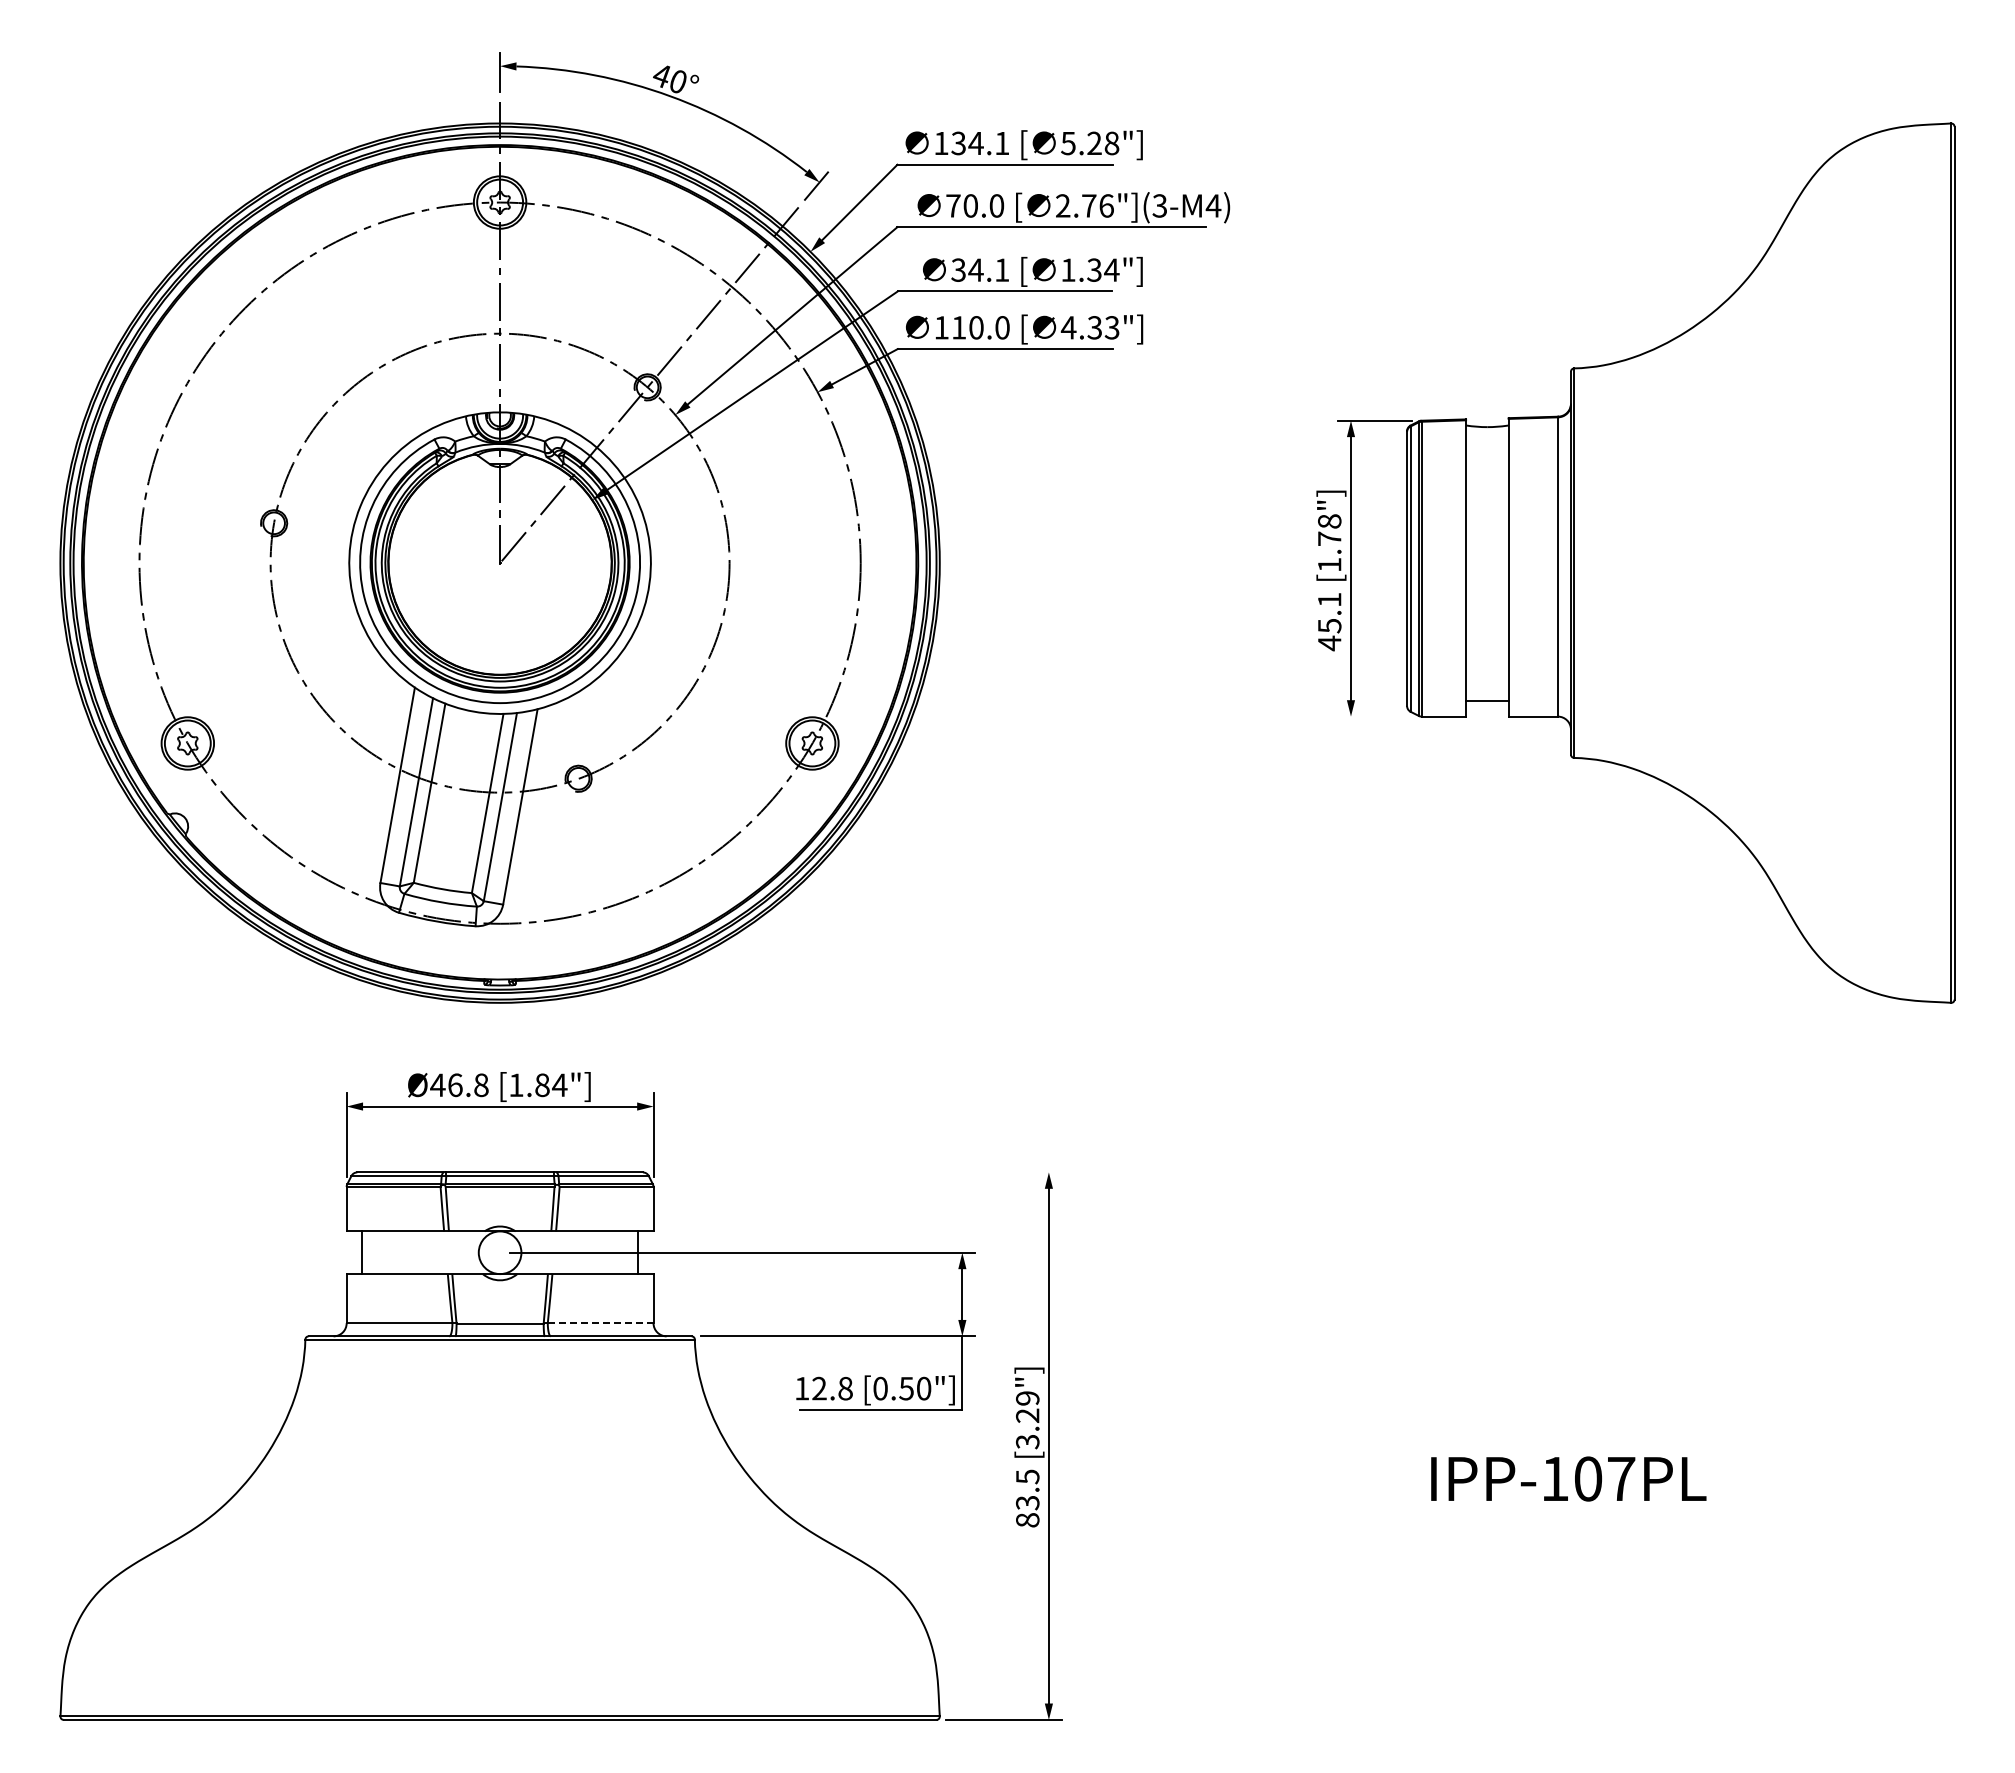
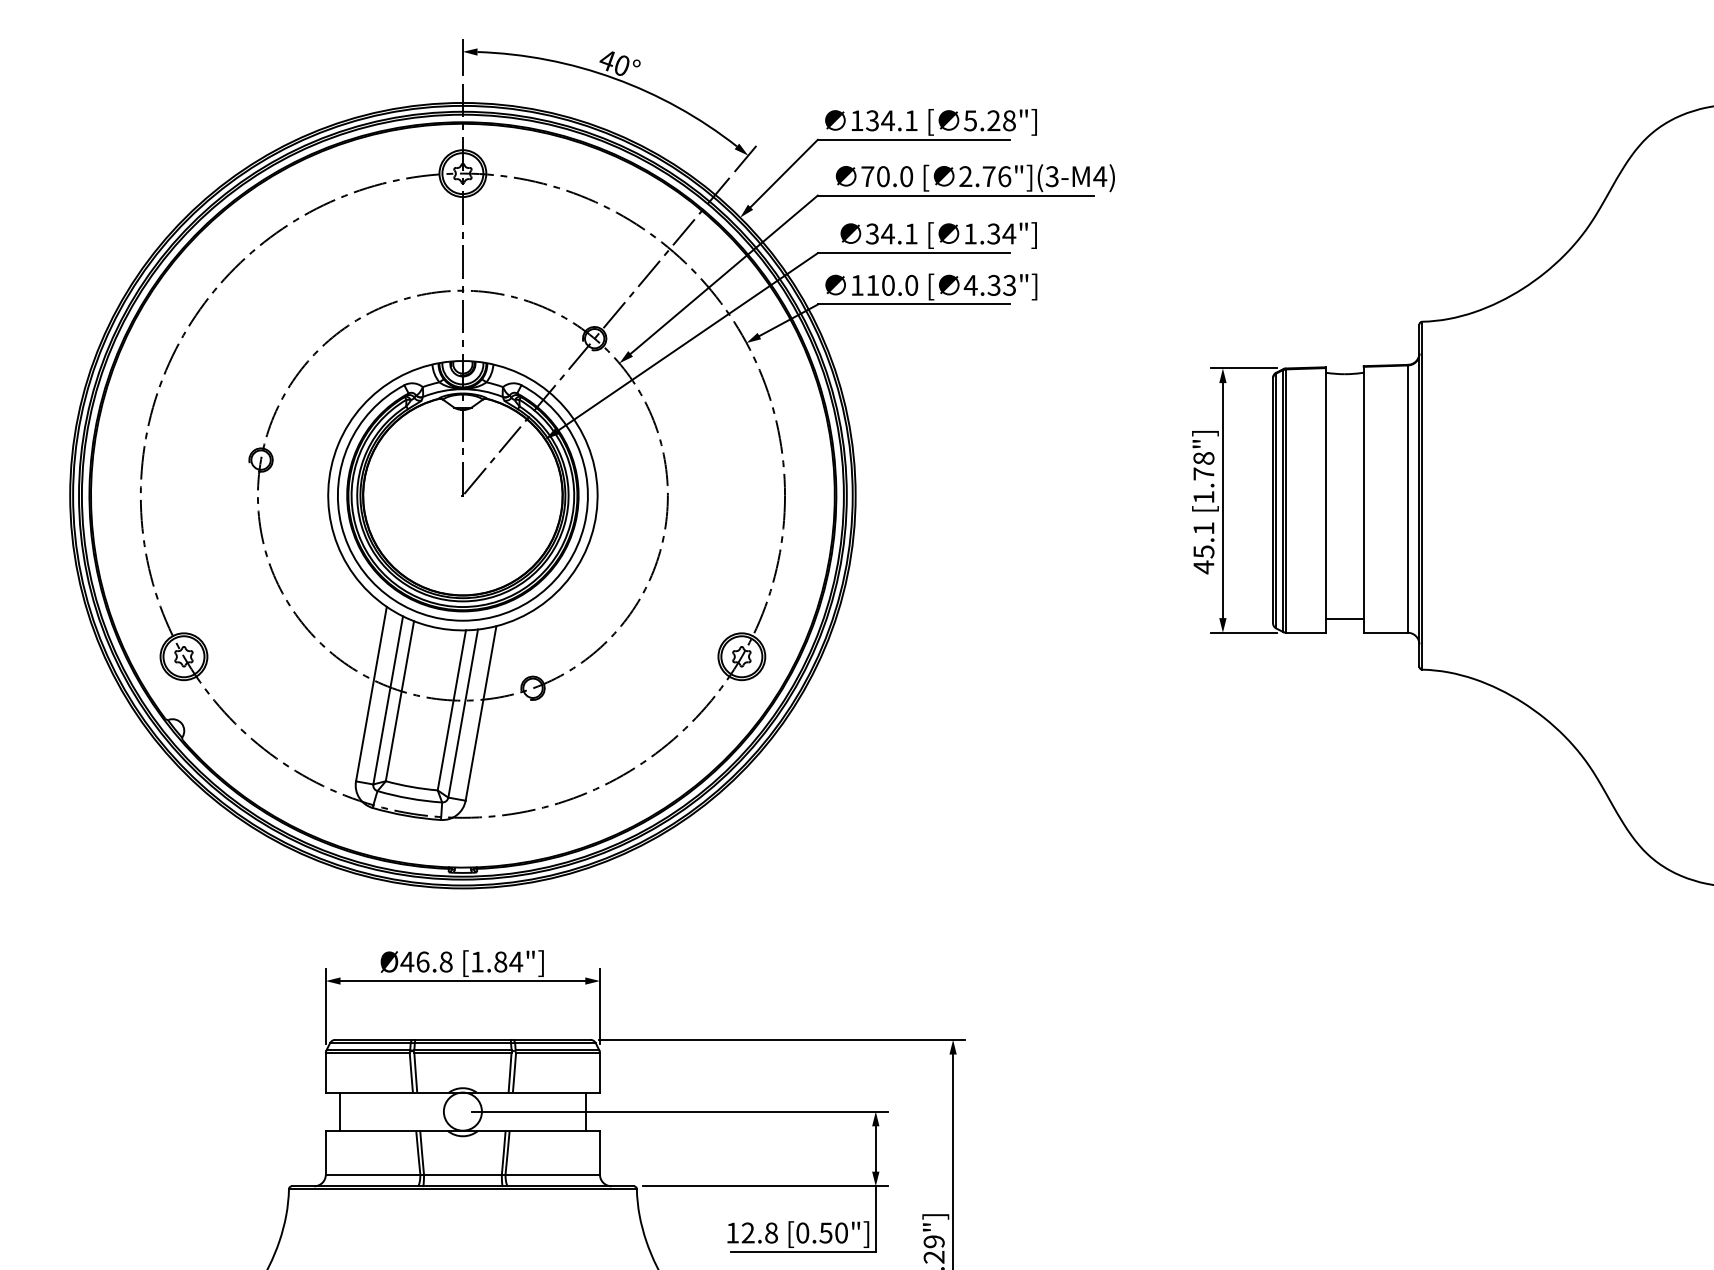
line: (1374, 716) -> (1243, 632), added
line: (857, 1172) -> (782, 1039), added
line: (600, 1323) -> (552, 1174), dashed -> solid

